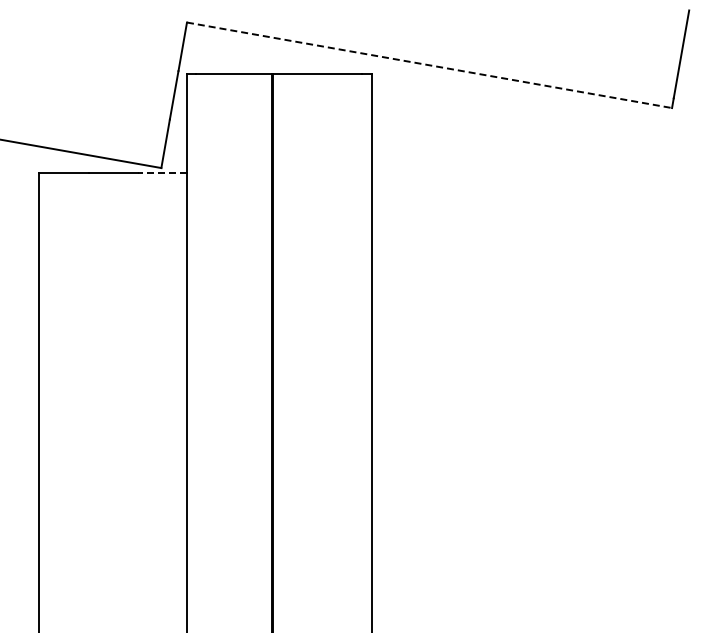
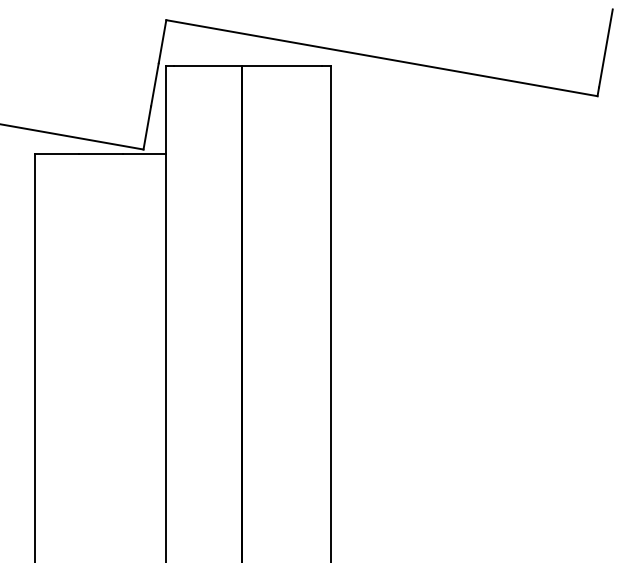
line: (430, 65) -> (382, 58), dashed -> solid
line: (162, 172) -> (144, 153), dashed -> solid

